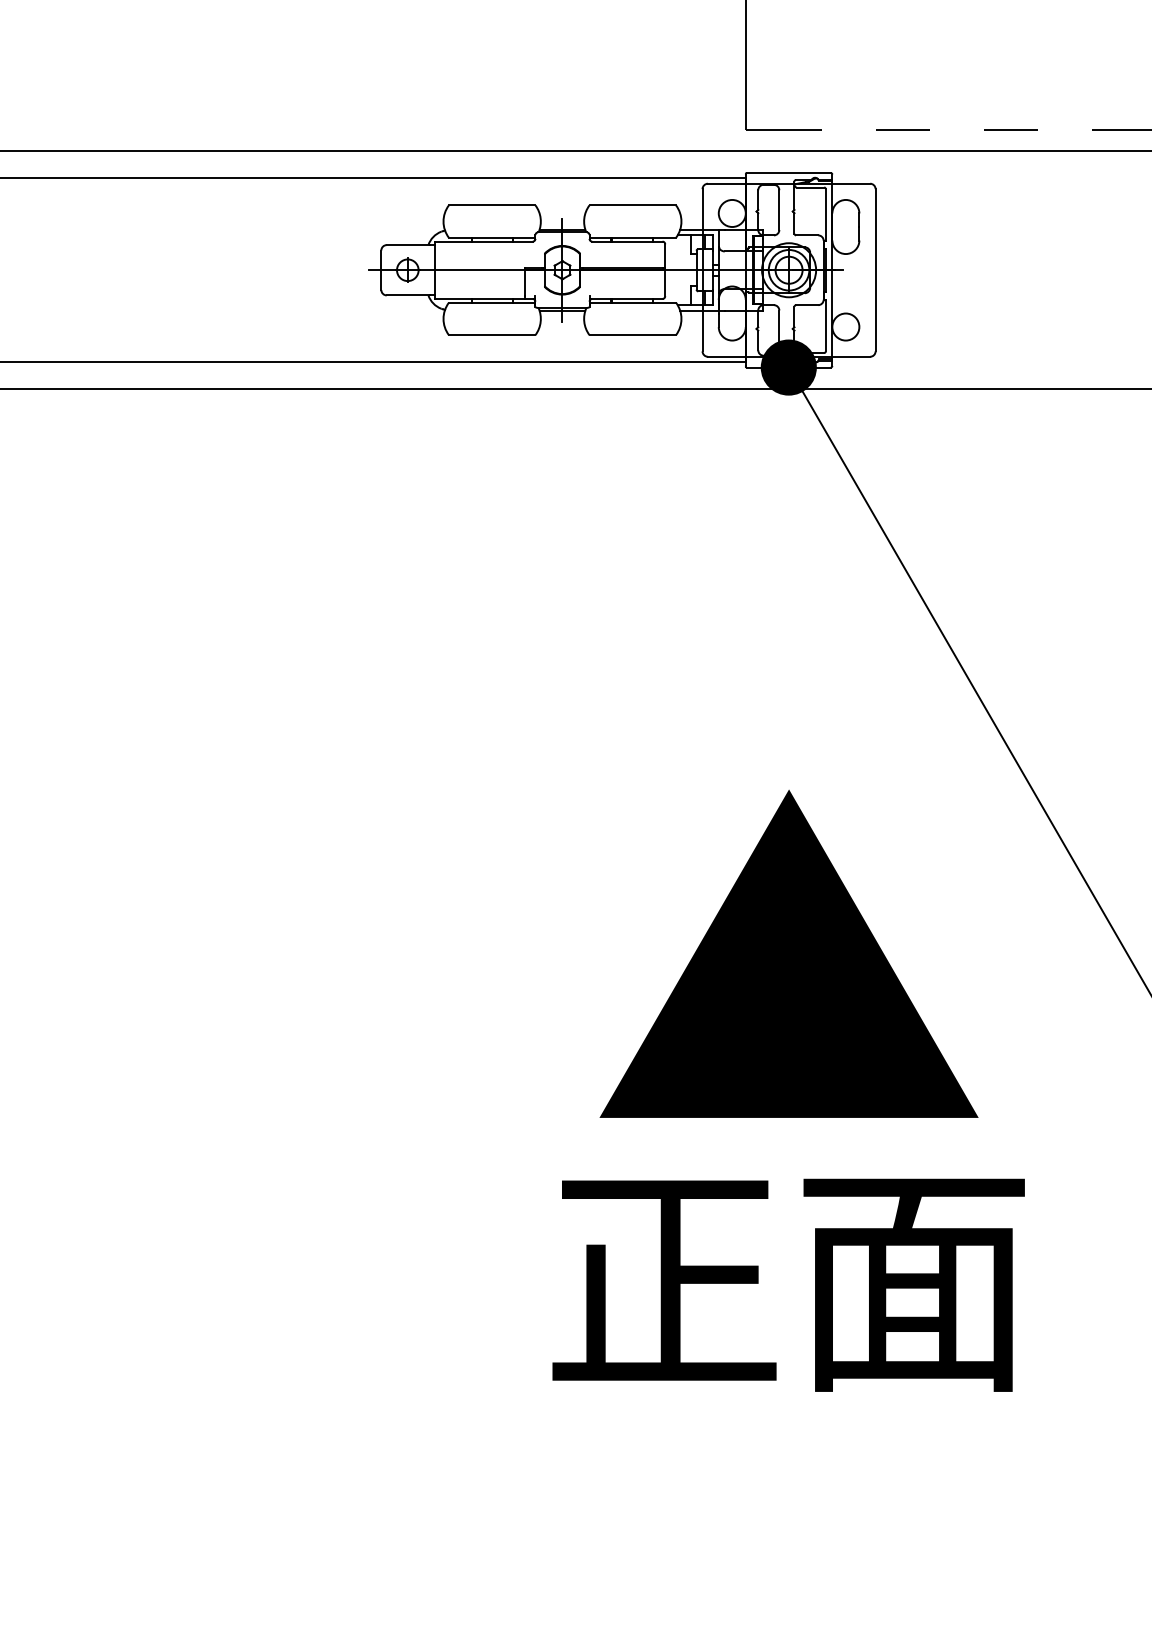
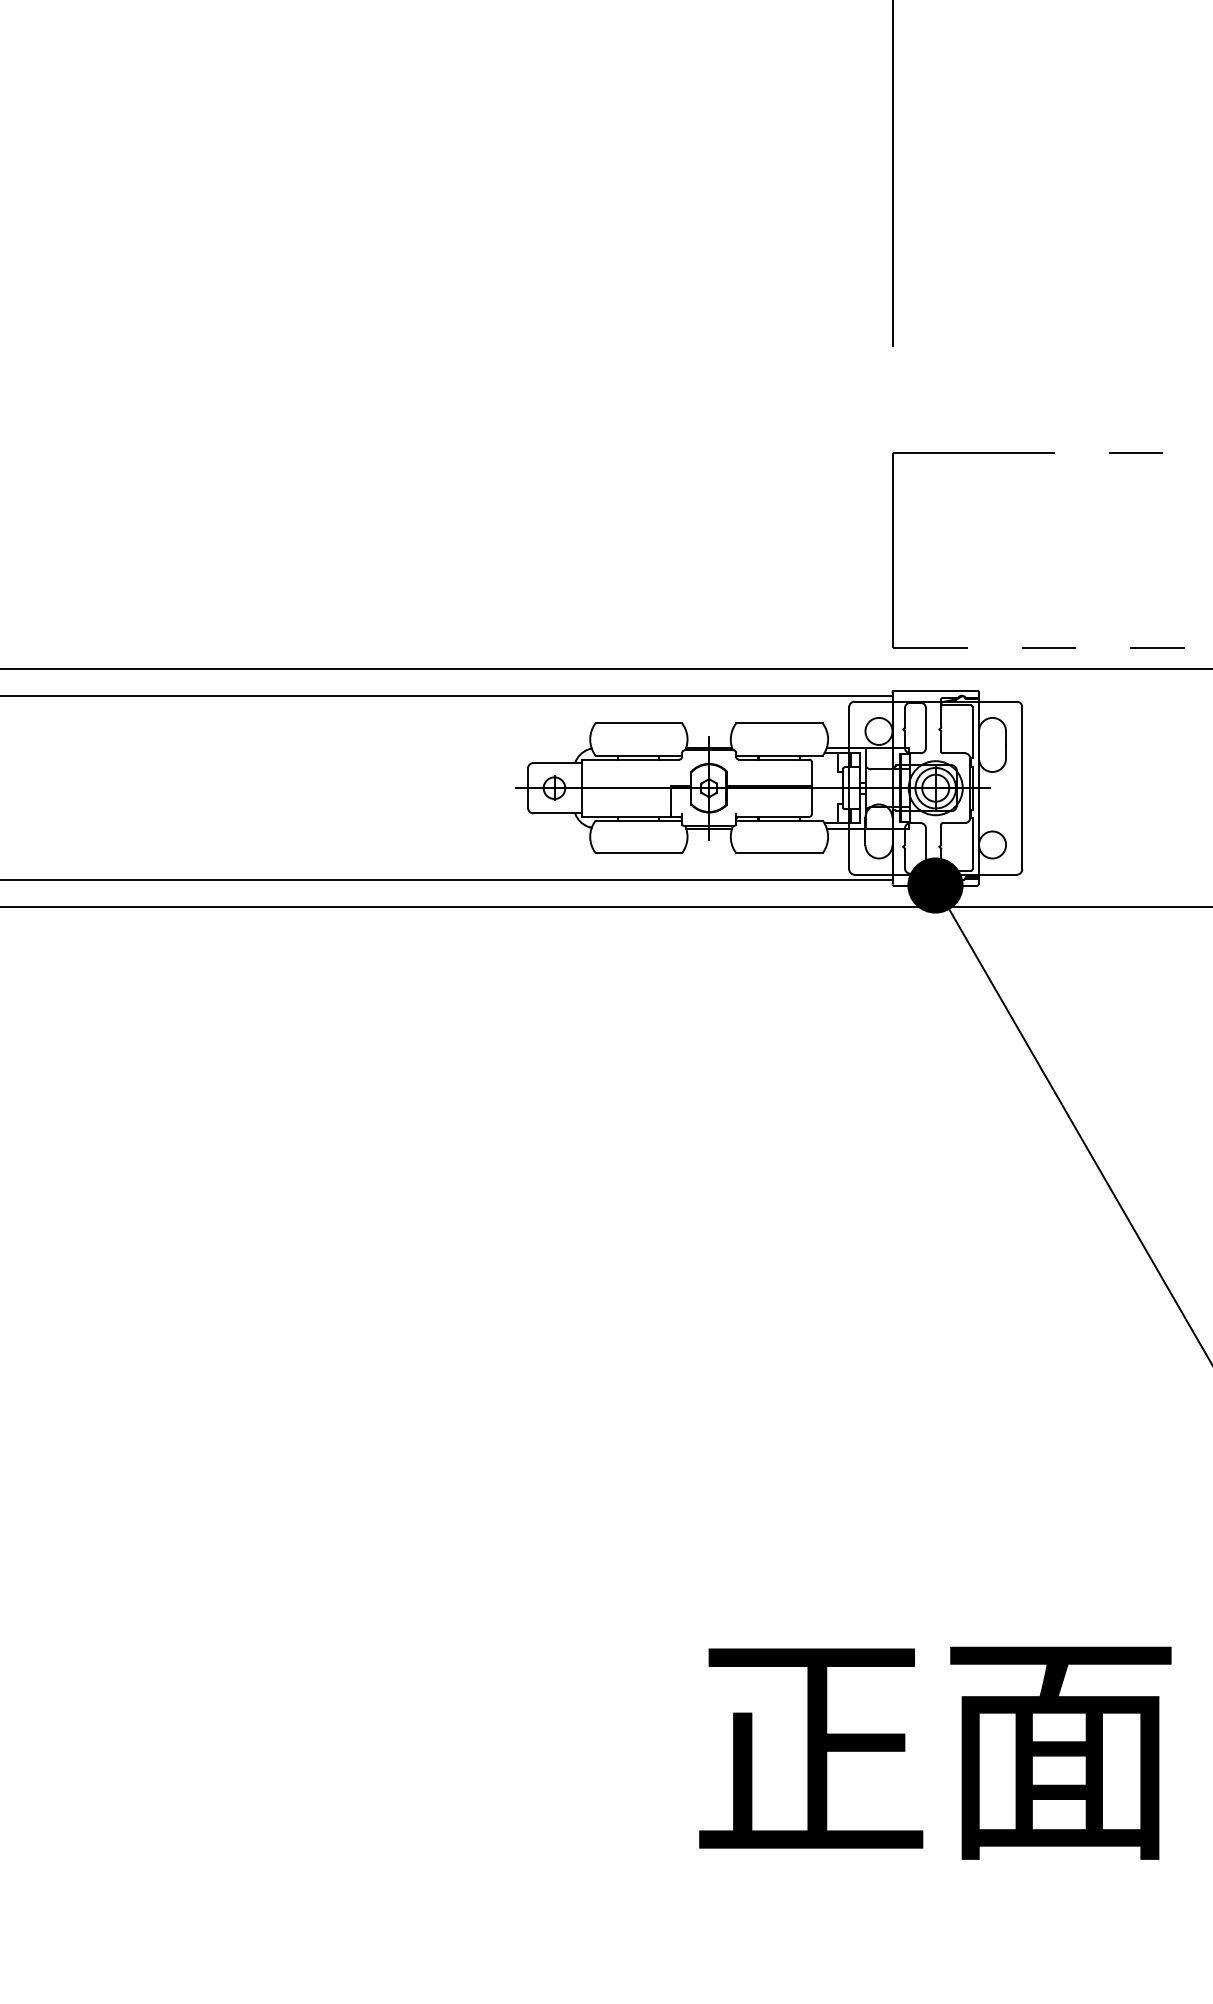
part: (788, 953) -> (935, 1471), removed
text: (788, 1284) -> (935, 1752), moved

